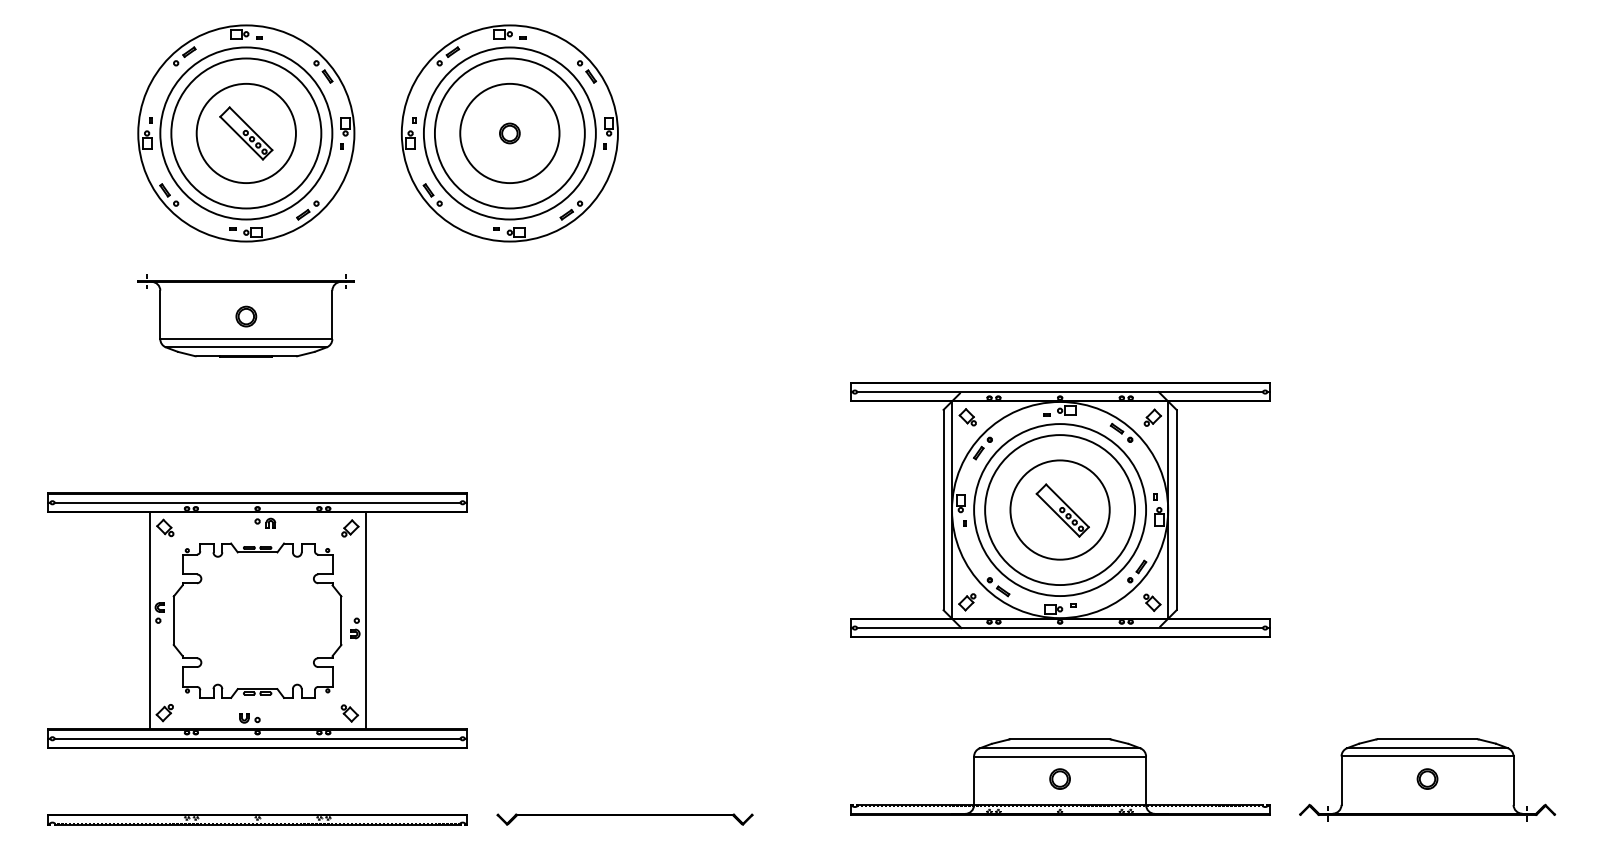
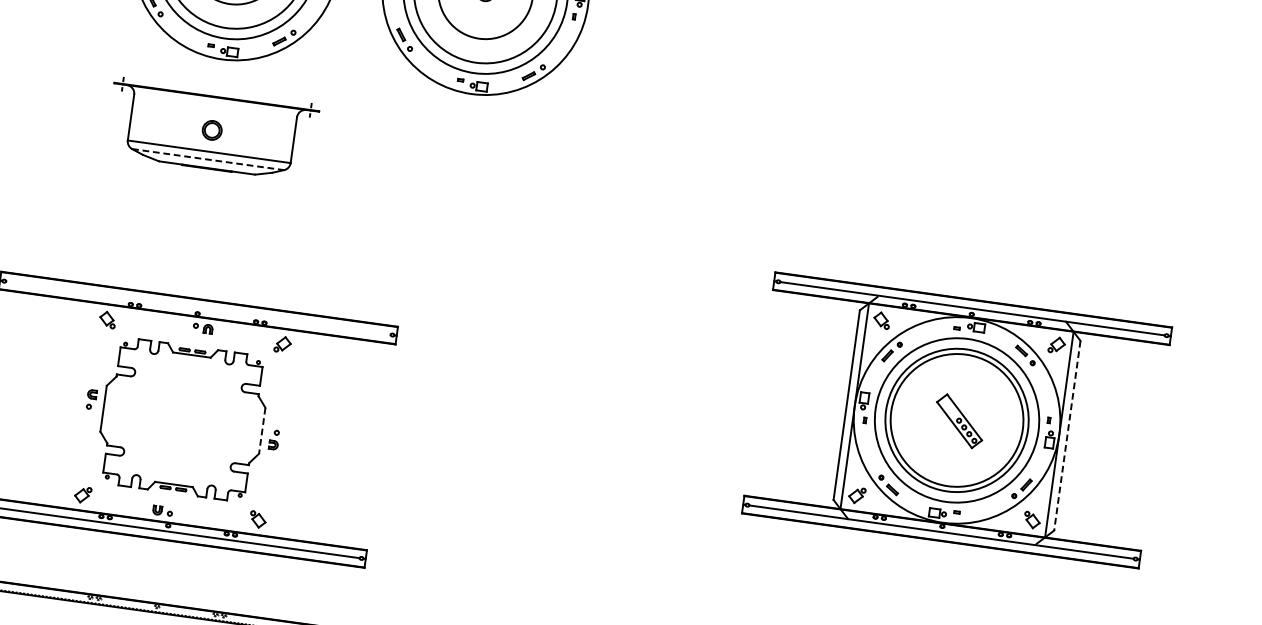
line: (246, 347) -> (208, 159), solid -> dashed
line: (257, 502) -> (198, 307), removed
circle: (1059, 509) -> (956, 419), size x1.4
line: (1176, 510) -> (1067, 436), solid -> dashed
line: (149, 620) -> (80, 405), removed
line: (365, 620) -> (285, 433), removed
line: (341, 621) -> (262, 431), solid -> dashed

